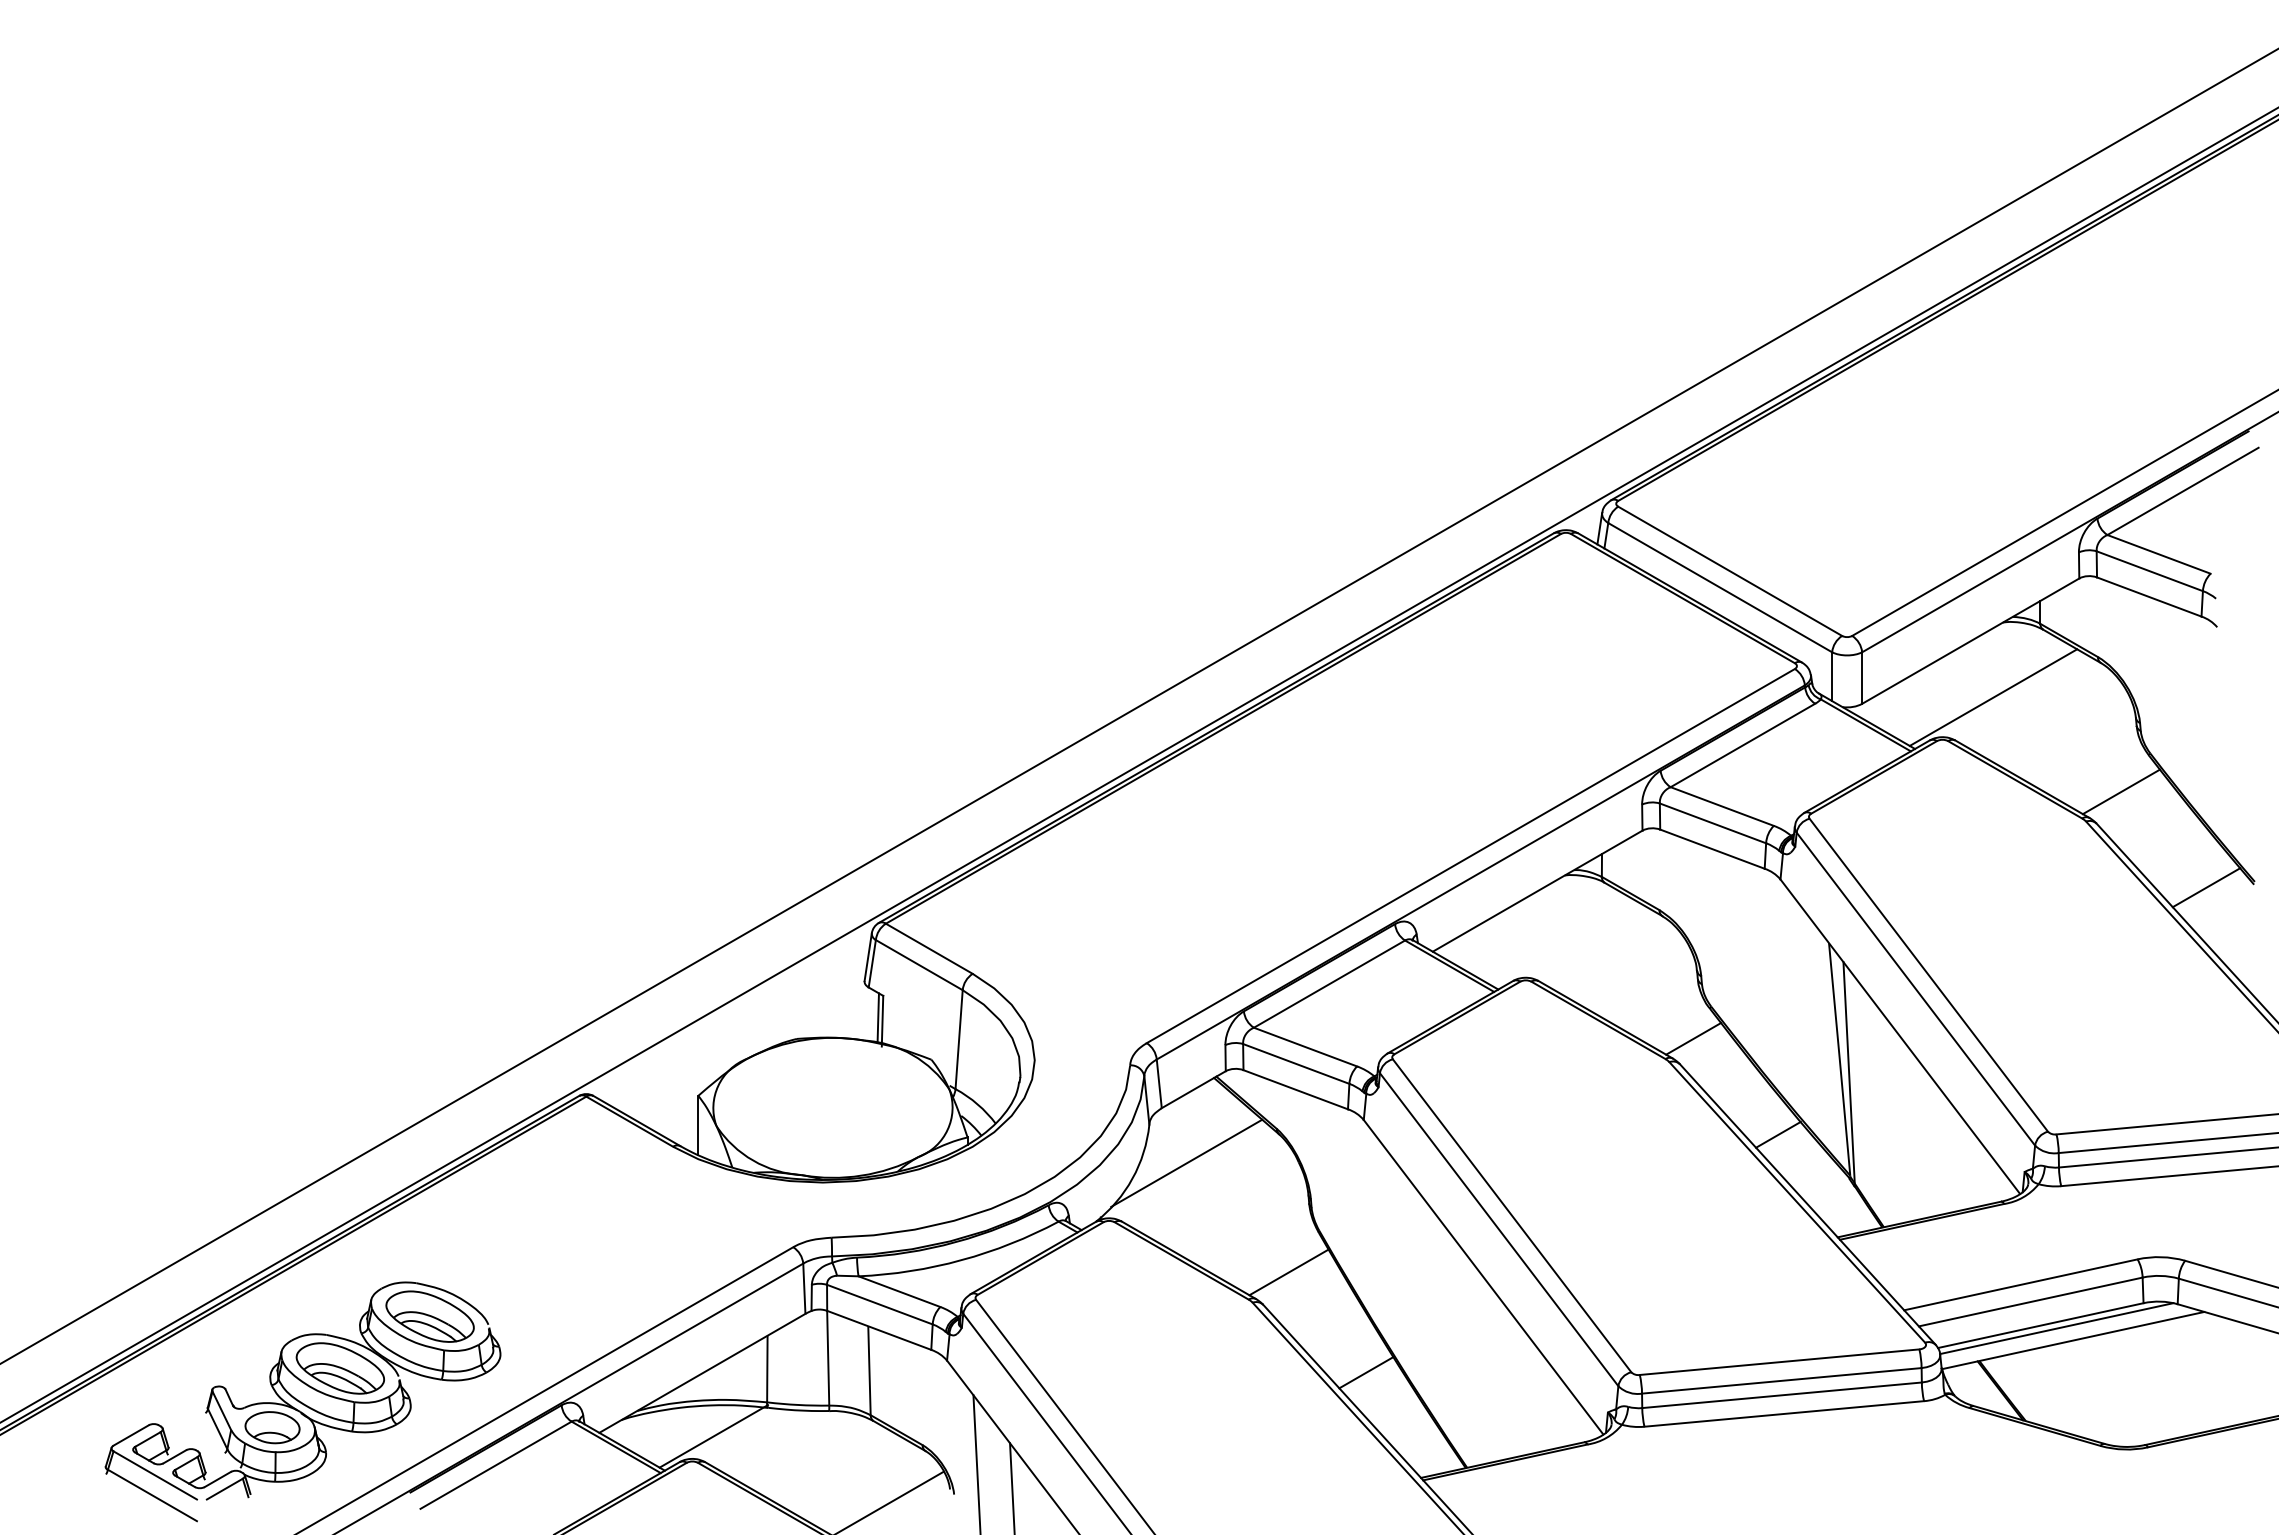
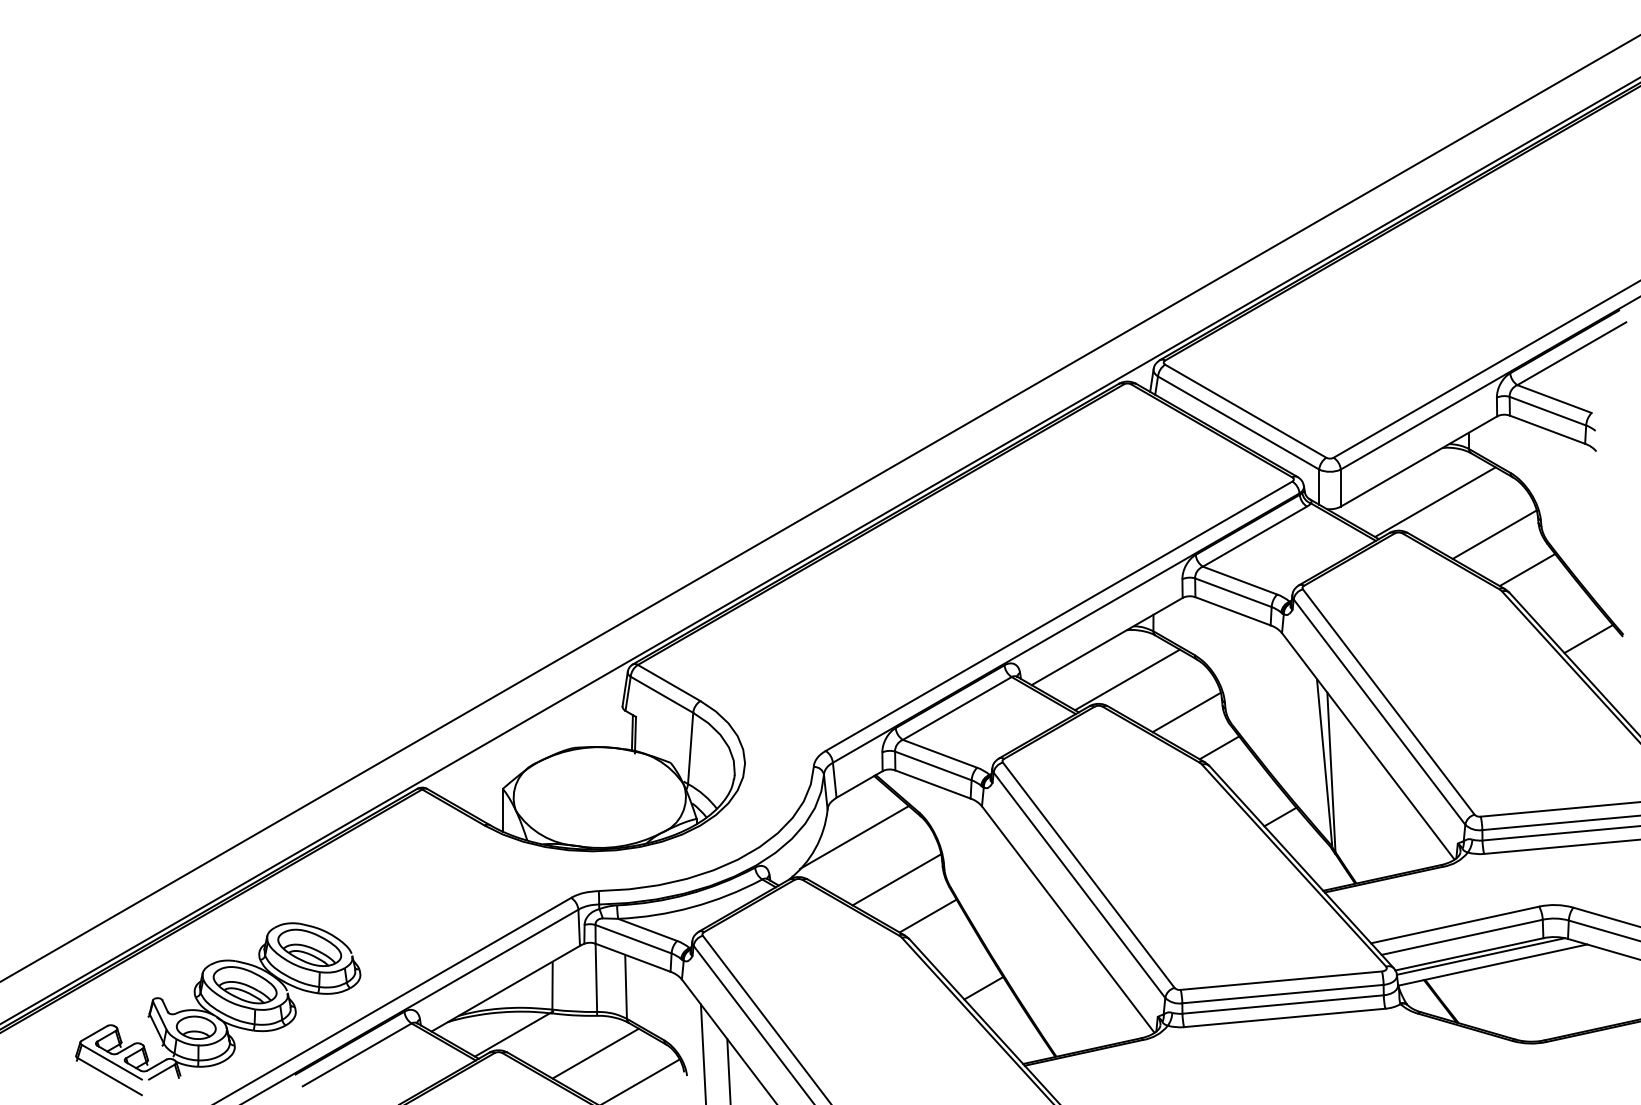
line: (2075, 742) -> (1494, 534), added
line: (1565, 944) -> (1127, 679), added
line: (1647, 989) -> (1186, 712), added
line: (1245, 1221) -> (896, 879), added
line: (827, 1463) -> (595, 1053), added

